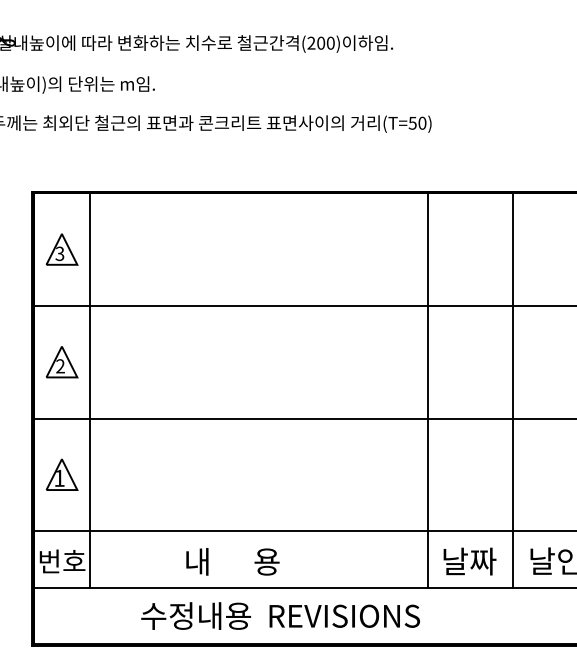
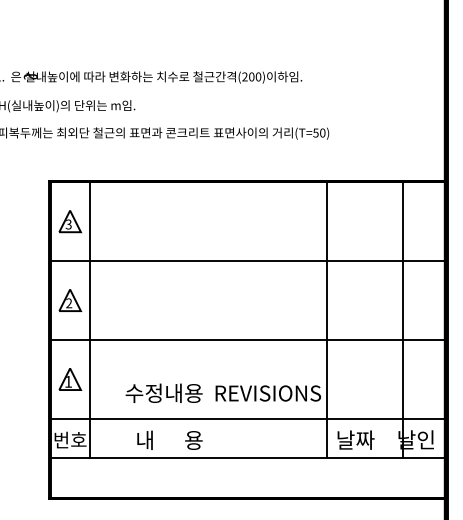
line: (513, 390) -> (403, 320), moved
text: (232, 560) -> (169, 439), moved
text: (279, 614) -> (222, 392), moved

